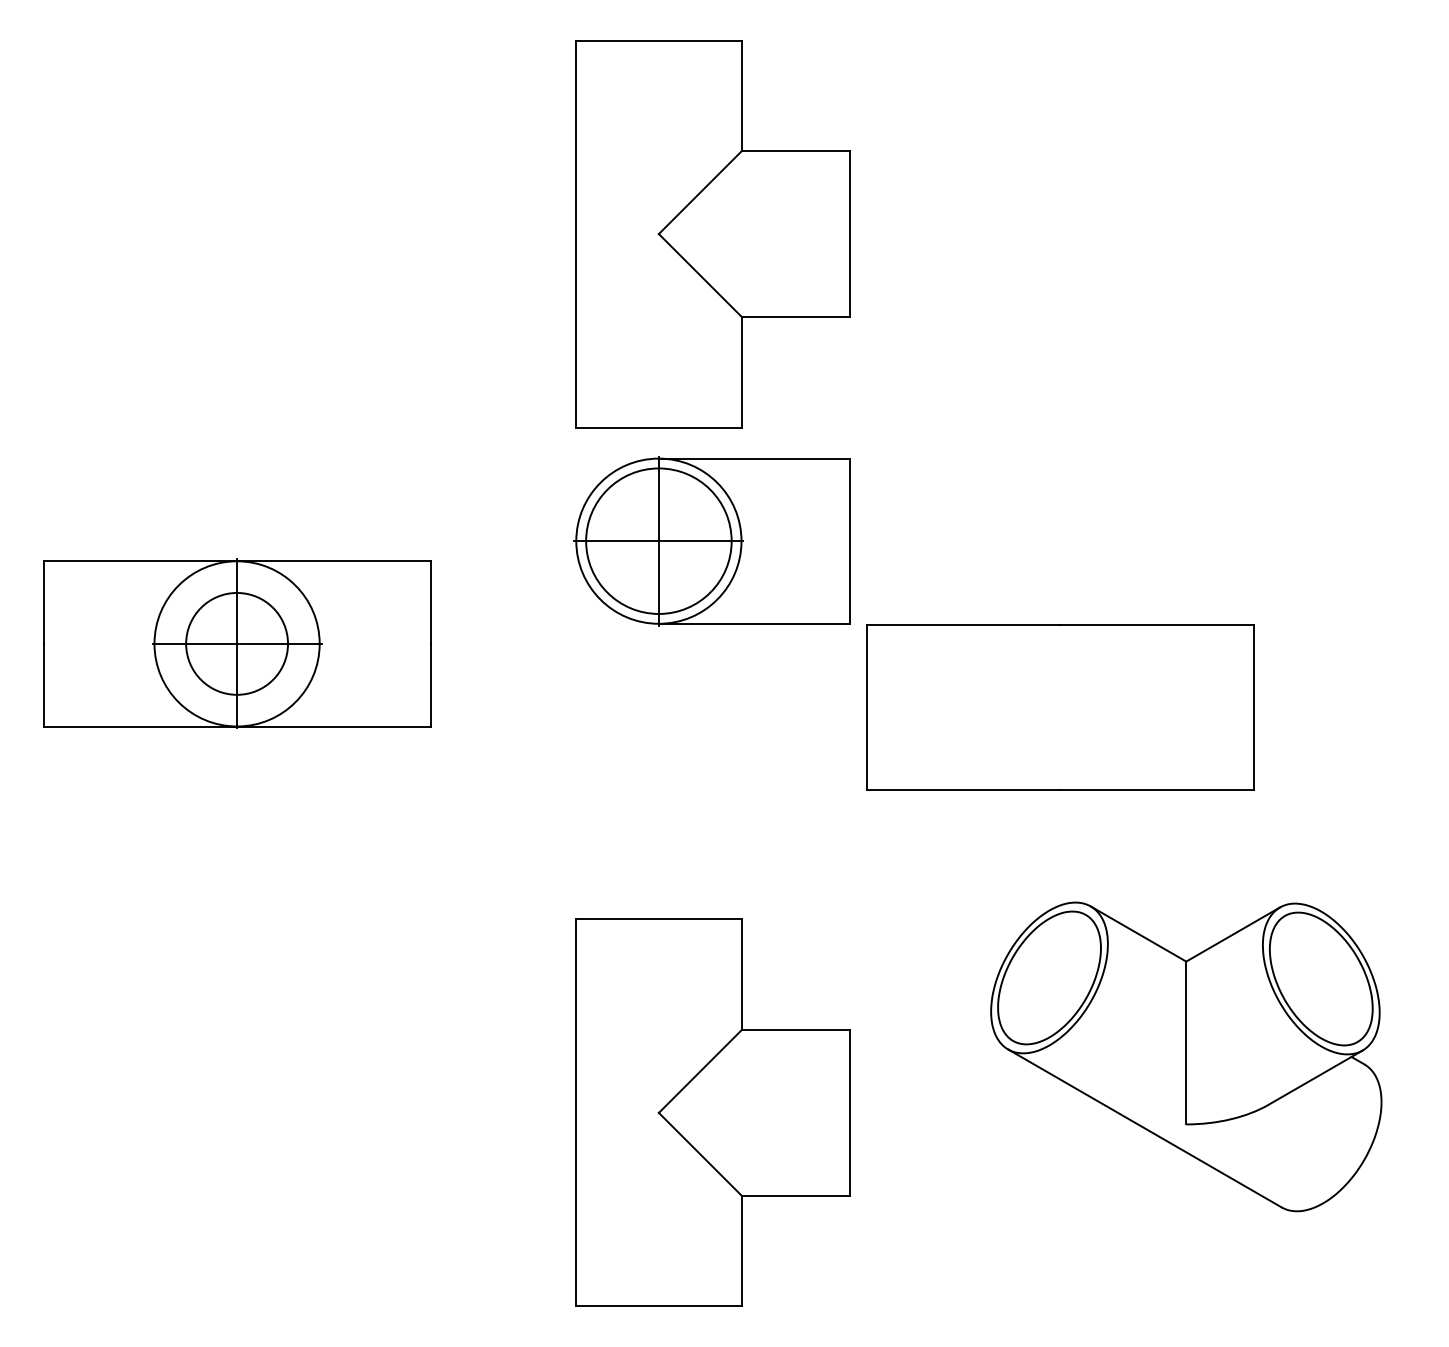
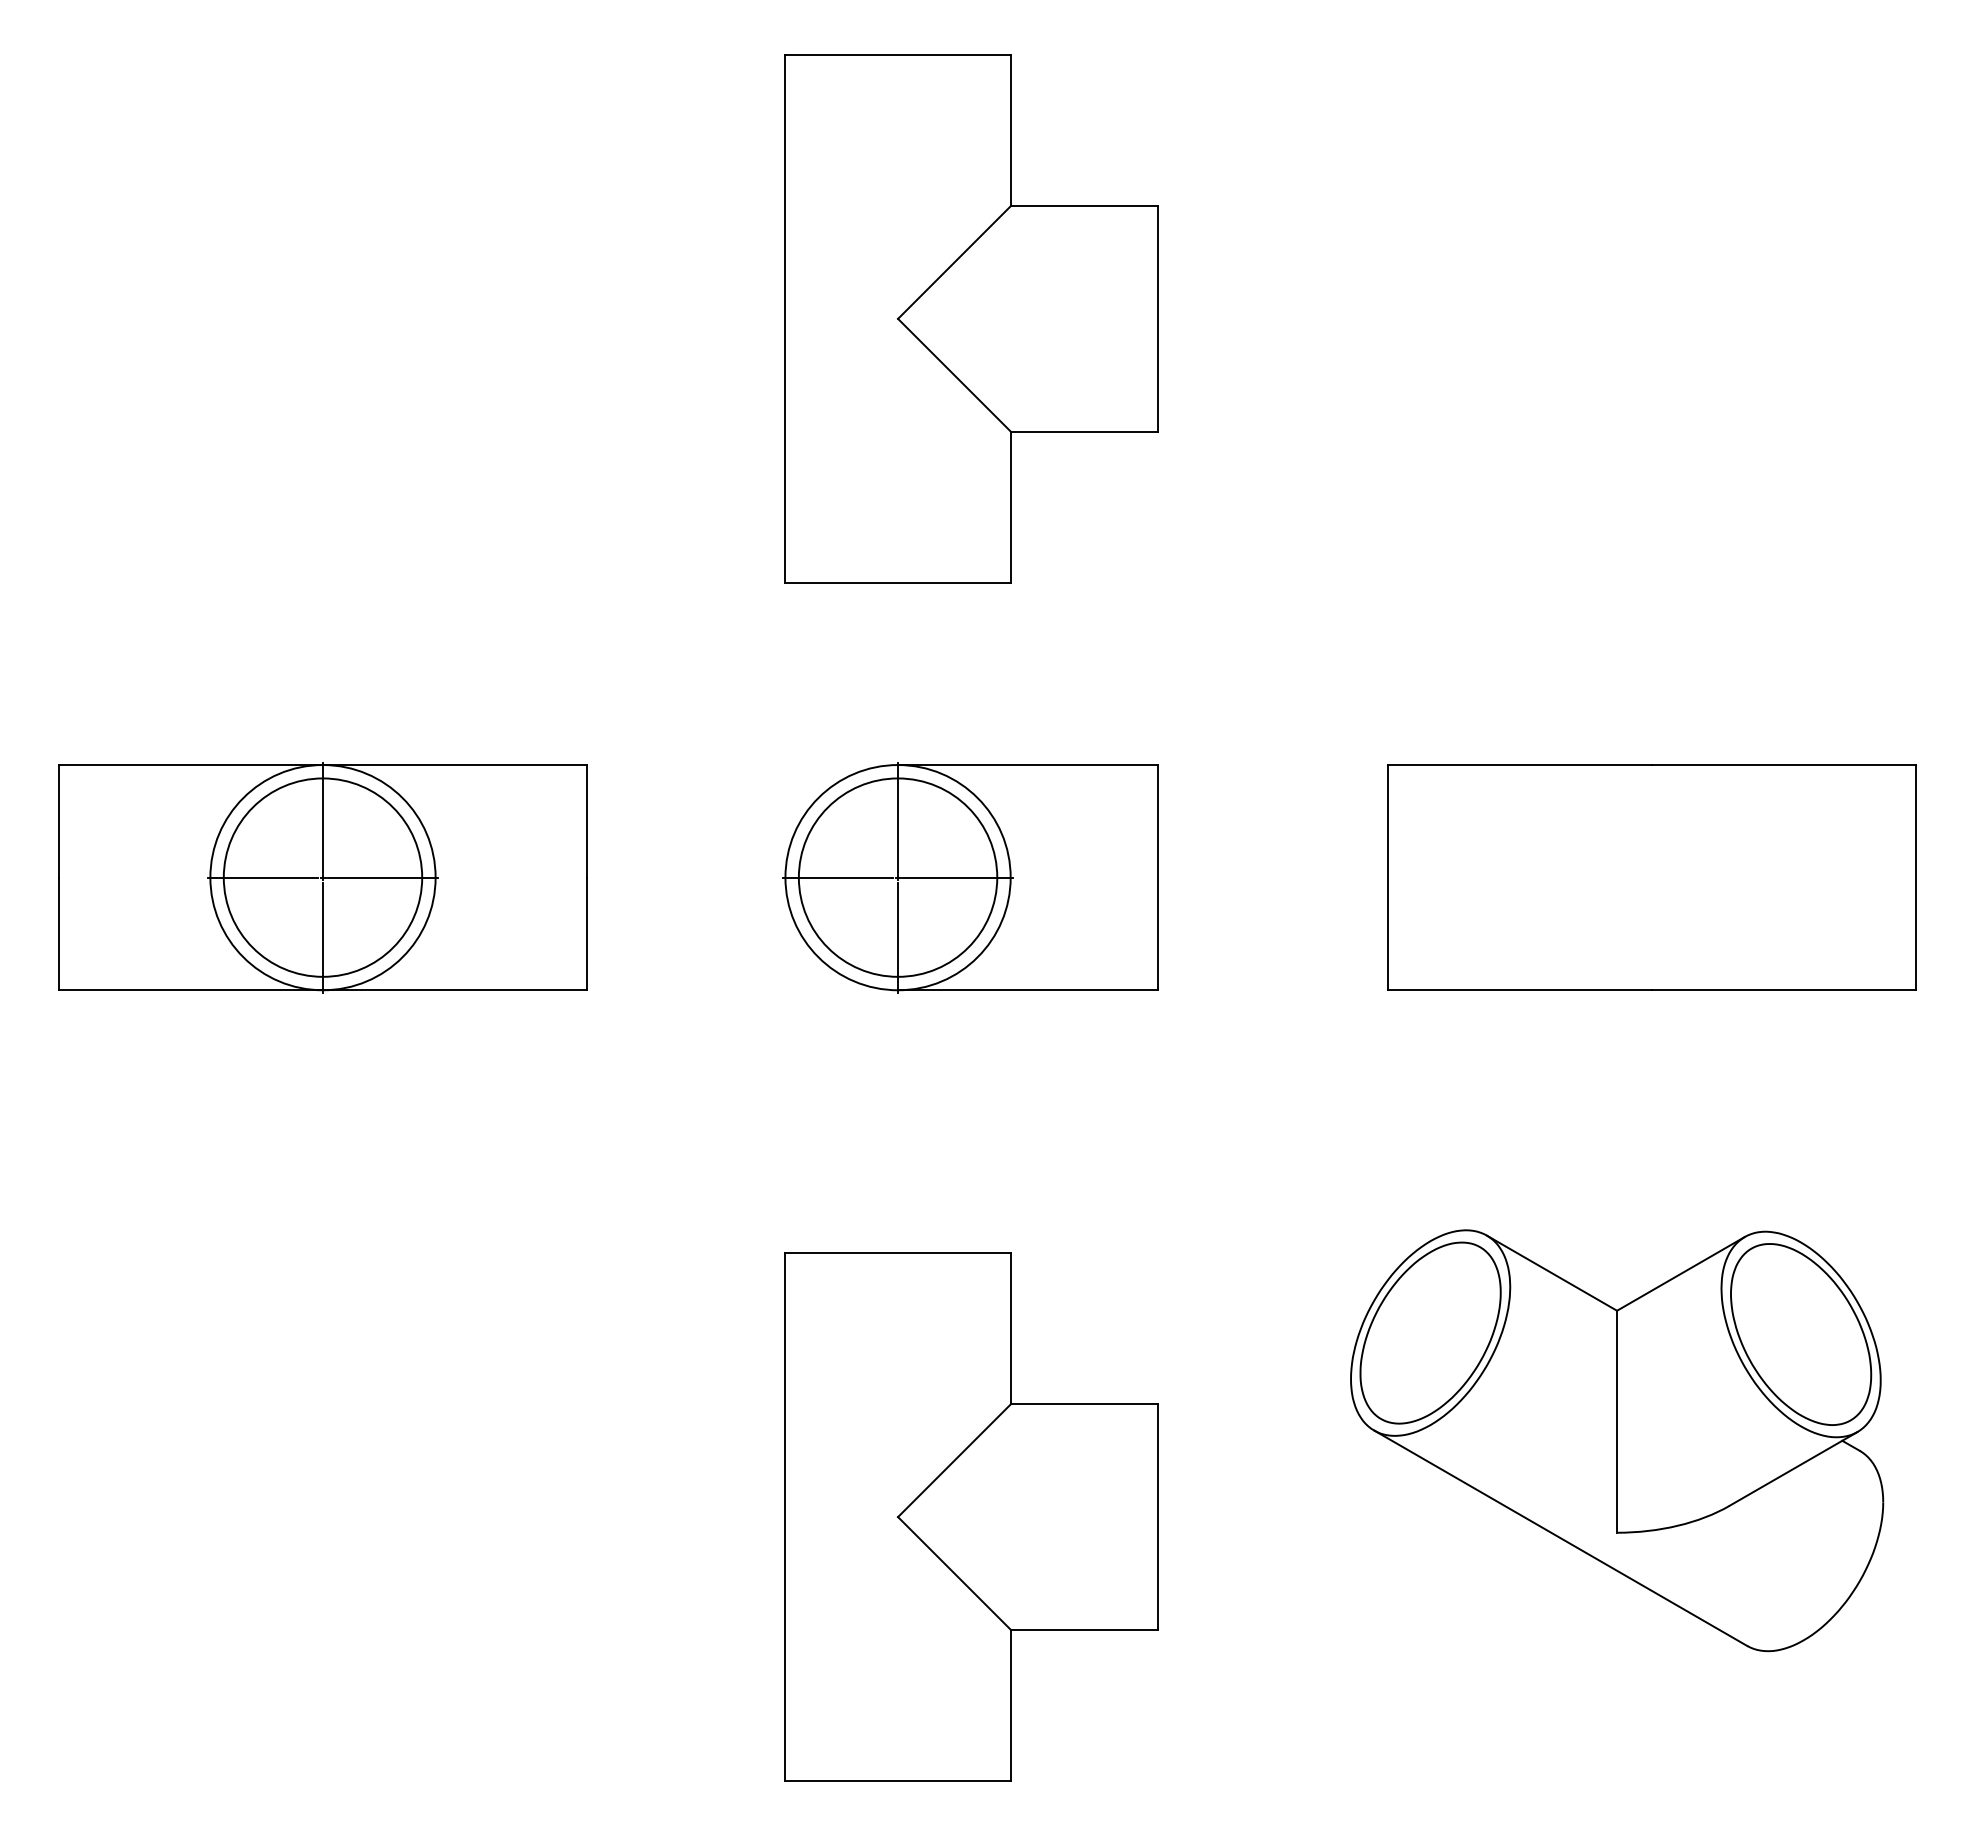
part: (712, 541) -> (970, 877), moved
circle: (236, 643) -> (322, 877), size x1.43
part: (1059, 707) -> (1651, 877), moved

